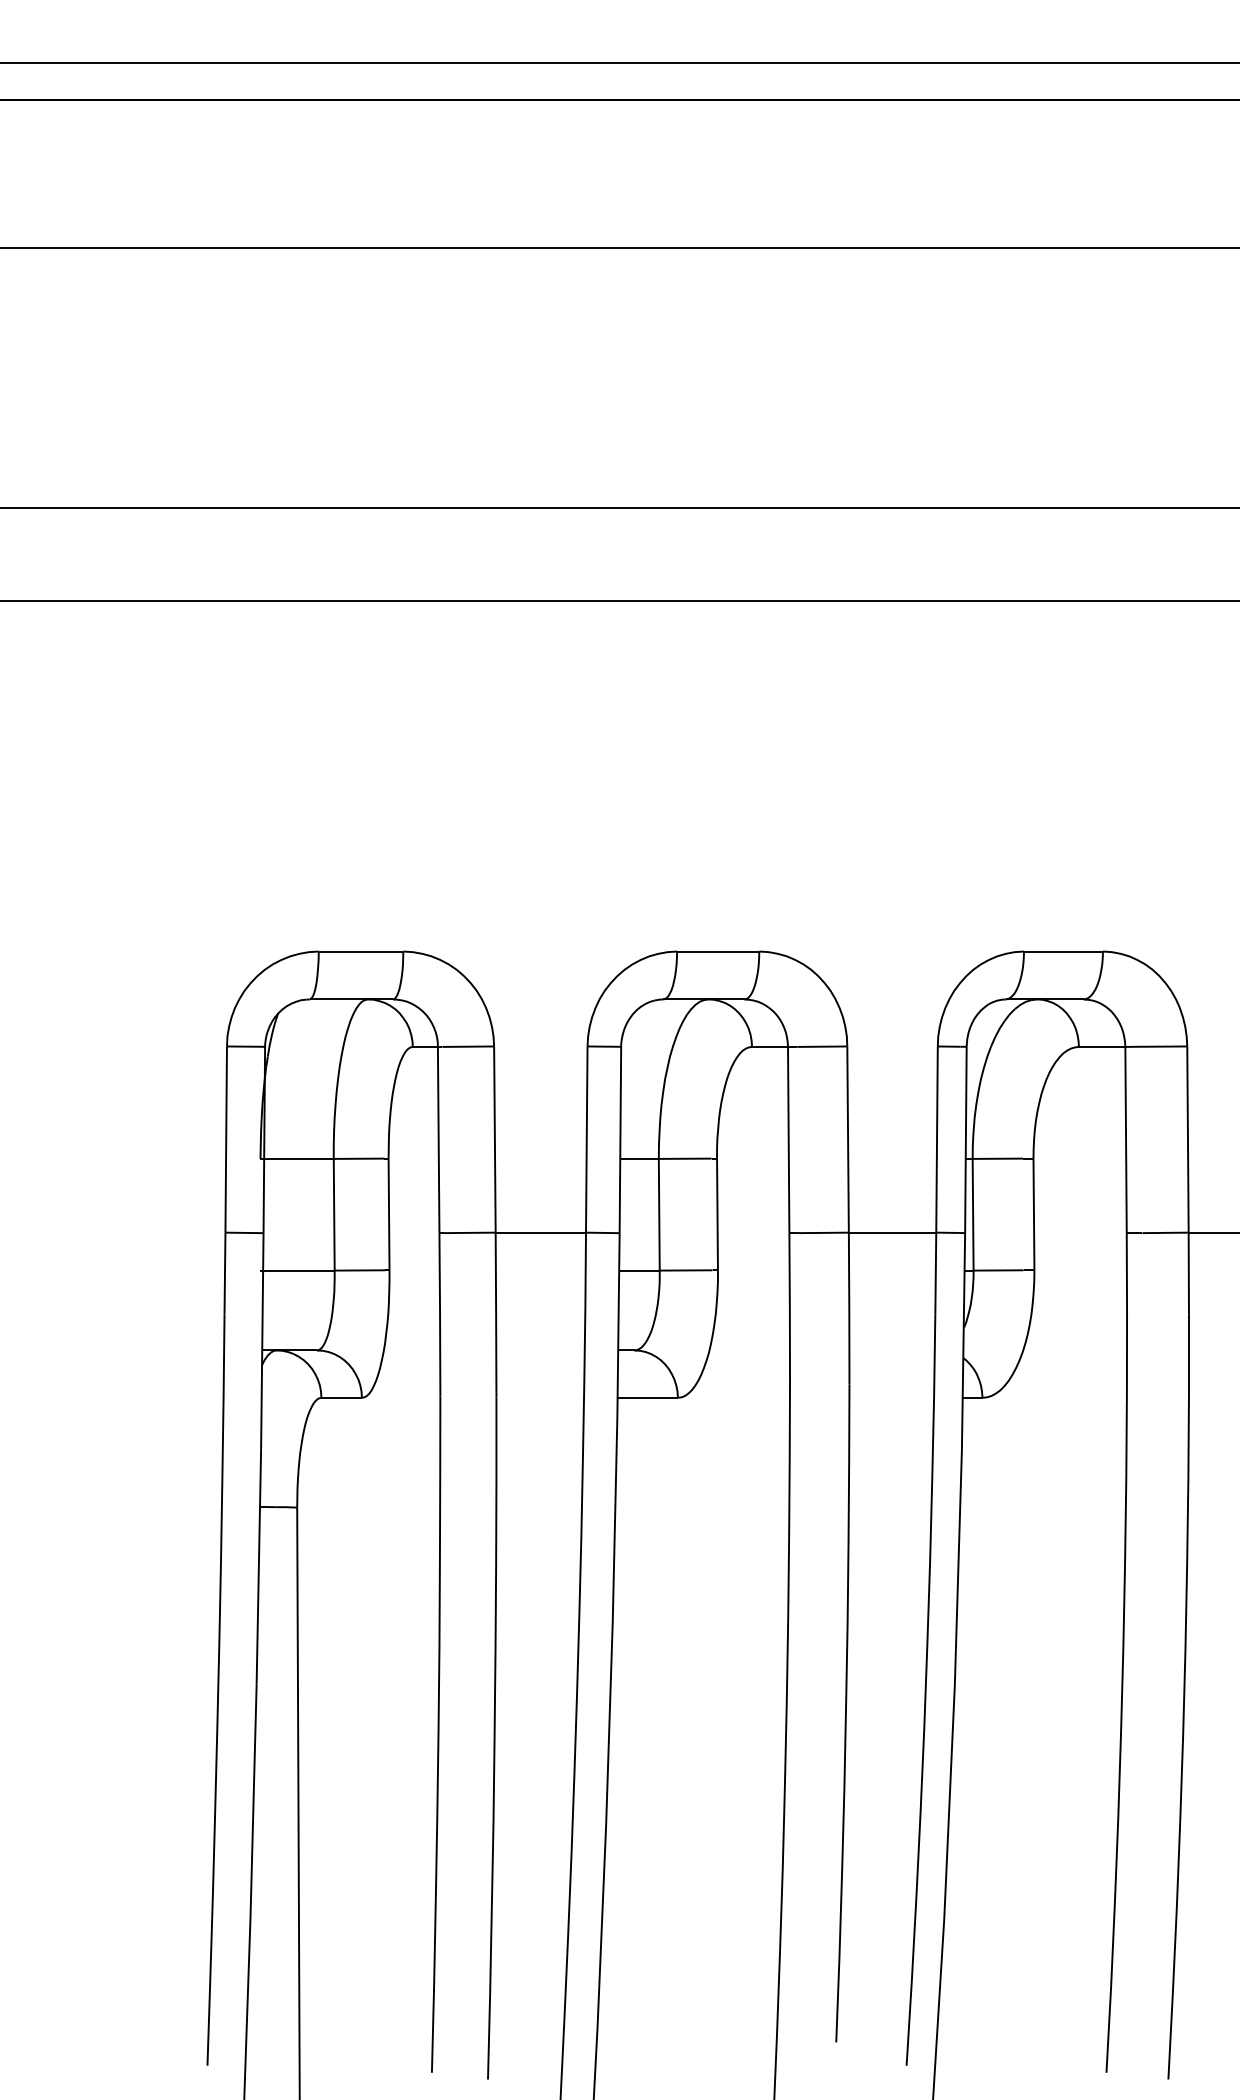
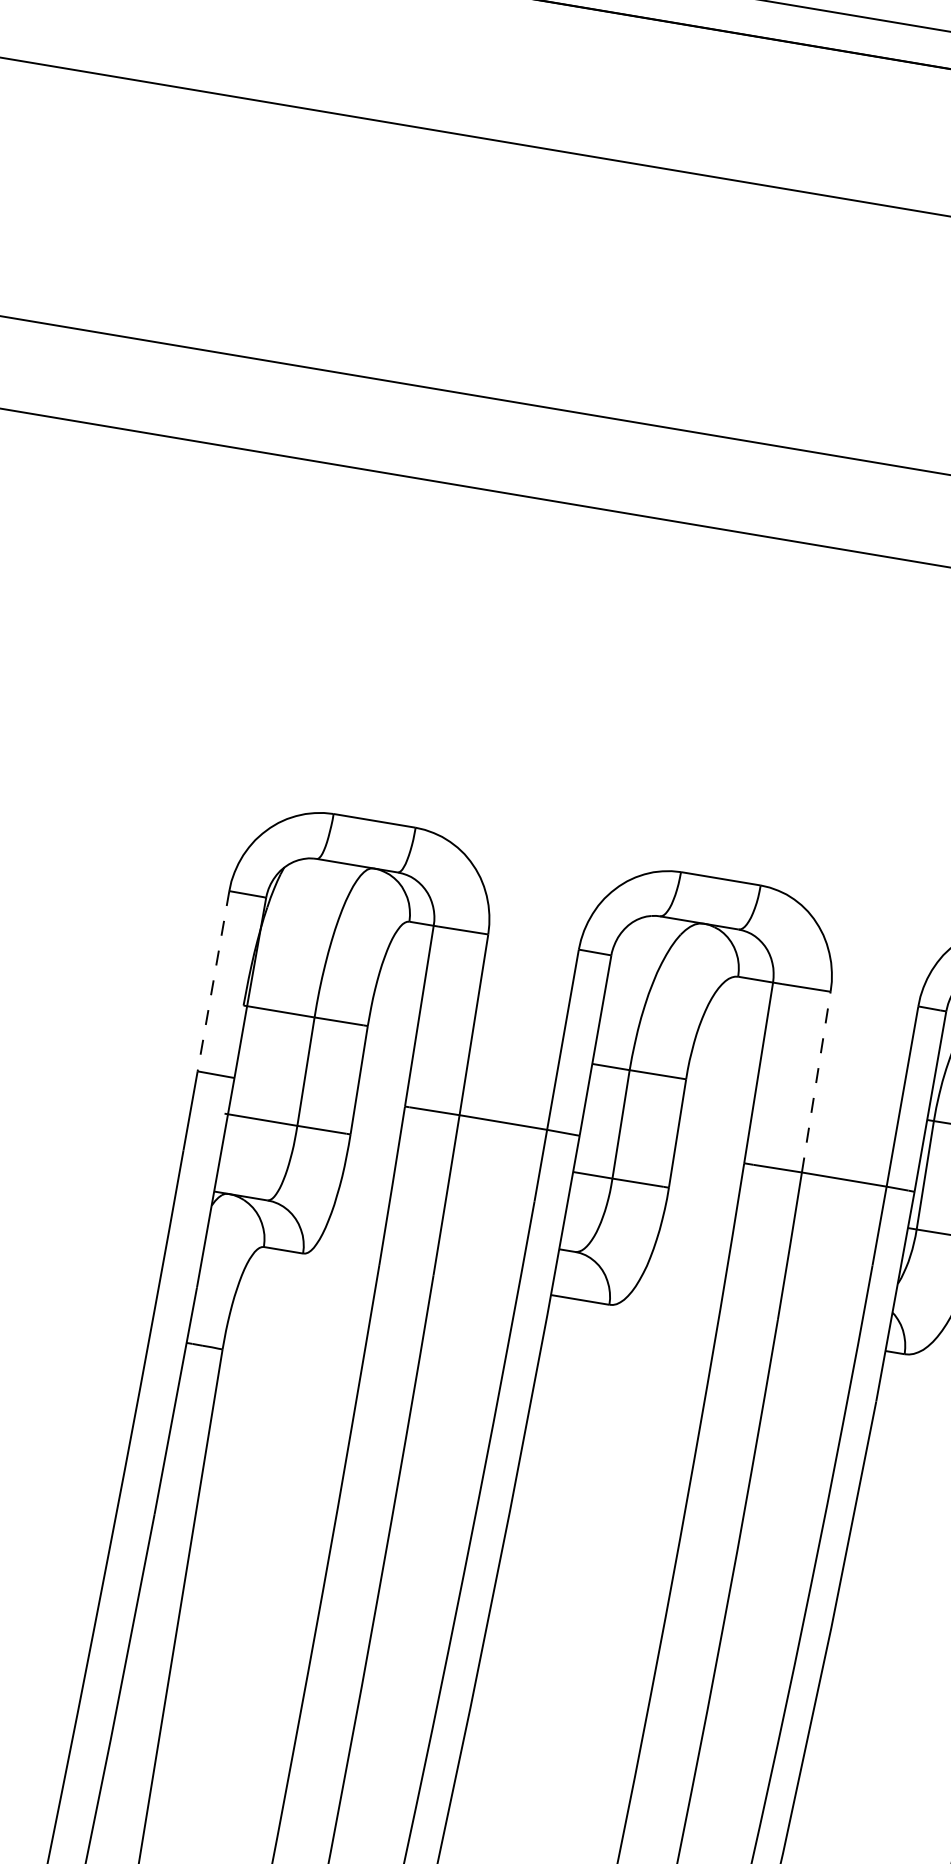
line: (848, 1139) -> (816, 1082), solid -> dashed
line: (226, 1140) -> (213, 982), solid -> dashed

